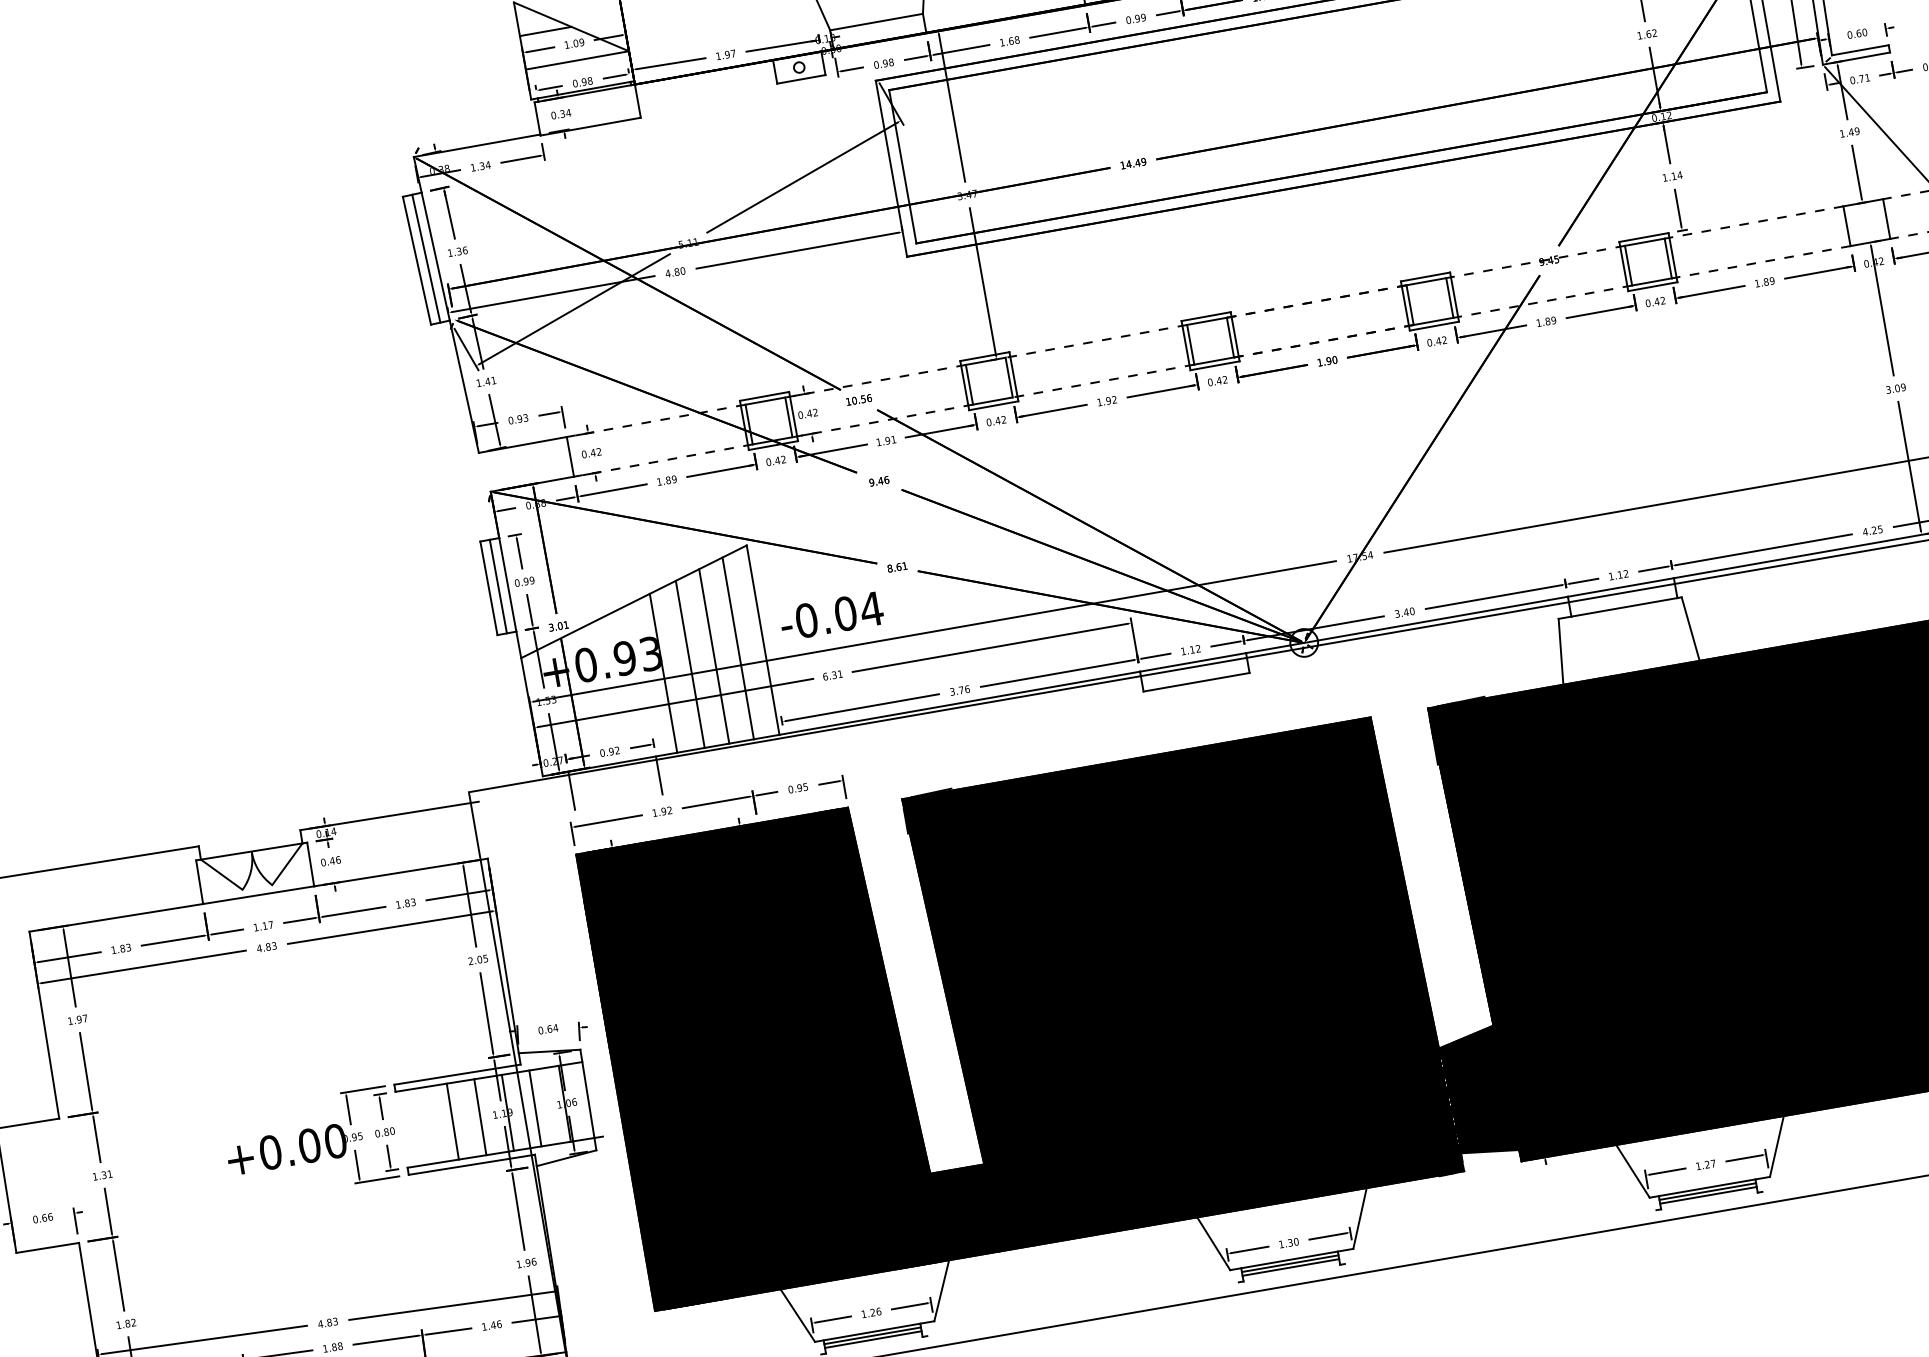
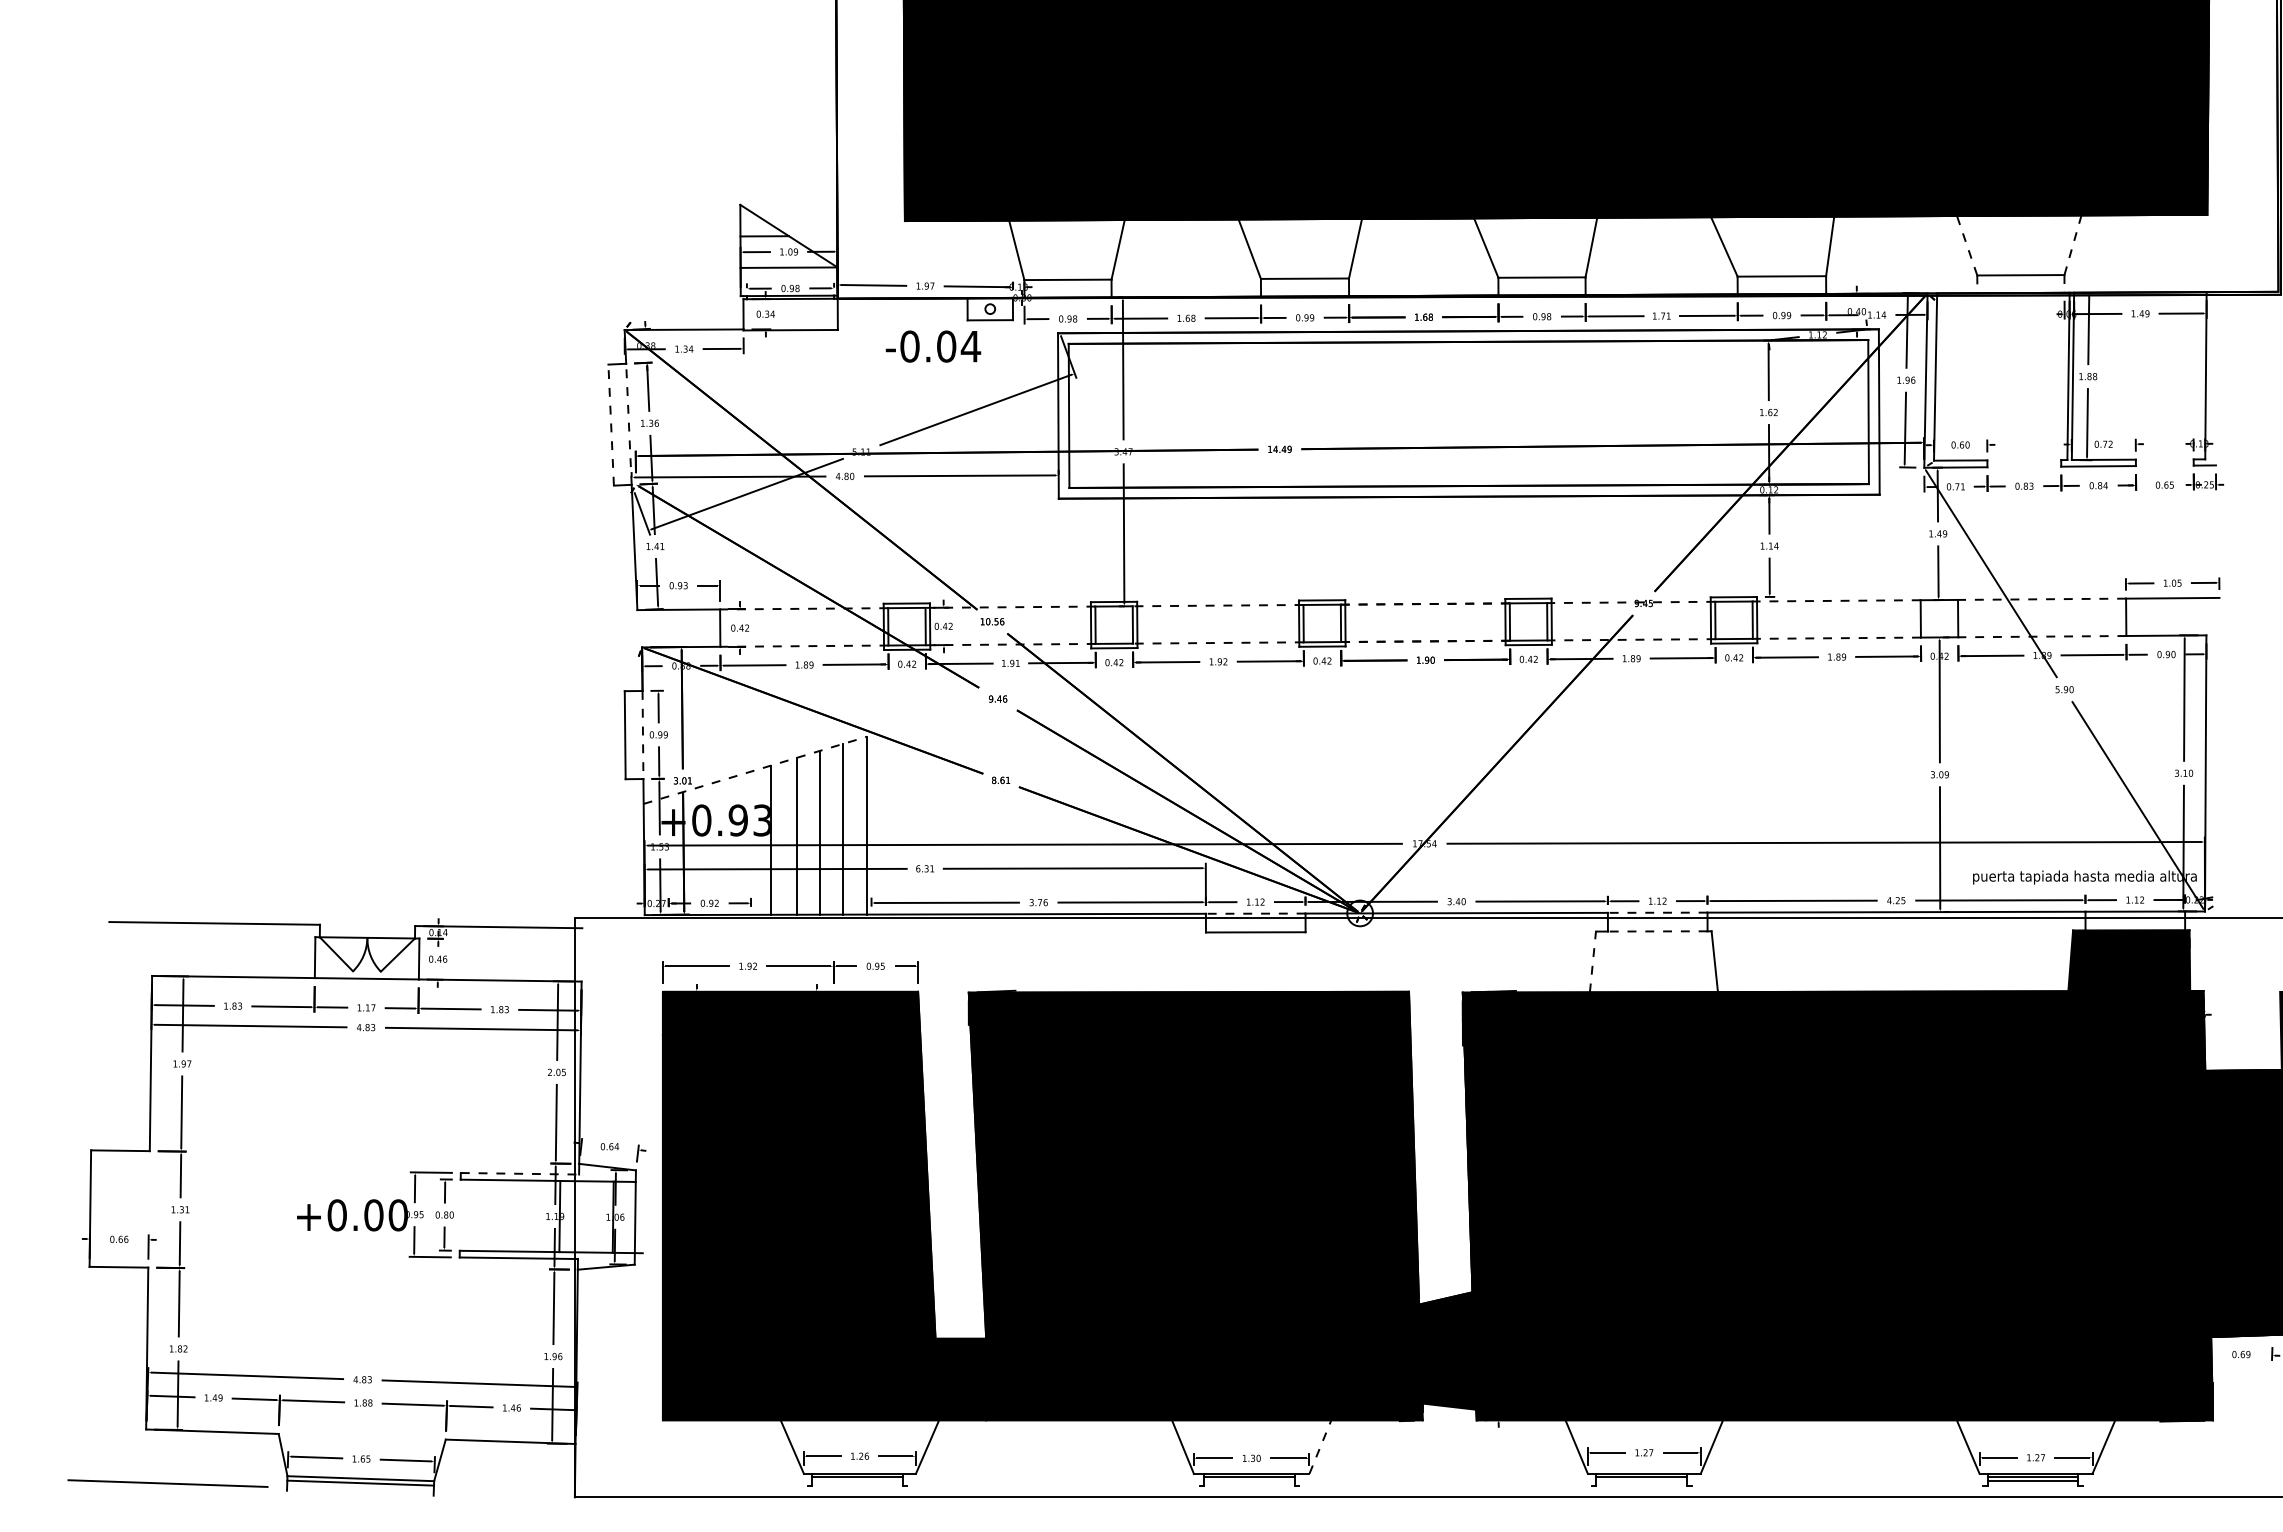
line: (435, 256) -> (628, 424), solid -> dashed
line: (425, 258) -> (619, 424), removed
line: (417, 261) -> (611, 425), solid -> dashed
line: (508, 585) -> (643, 735), solid -> dashed
line: (497, 587) -> (633, 735), removed
line: (1620, 587) -> (1657, 912), solid -> dashed
line: (634, 601) -> (755, 770), solid -> dashed
line: (1624, 607) -> (1657, 931), solid -> dashed
text: (831, 616) -> (933, 346), moved
line: (1560, 651) -> (1592, 961), solid -> dashed
line: (1192, 662) -> (1255, 913), solid -> dashed
line: (659, 775) -> (751, 932), removed
line: (571, 790) -> (668, 932), removed
line: (458, 1074) -> (520, 1173), solid -> dashed
line: (535, 1108) -> (585, 1216), removed
line: (479, 1116) -> (533, 1215), removed
line: (451, 1121) -> (507, 1215), removed
line: (1708, 1194) -> (1641, 1480), removed
line: (1360, 1218) -> (1320, 1447), solid -> dashed
line: (1290, 1267) -> (1249, 1480), removed
line: (873, 1339) -> (857, 1480), removed

